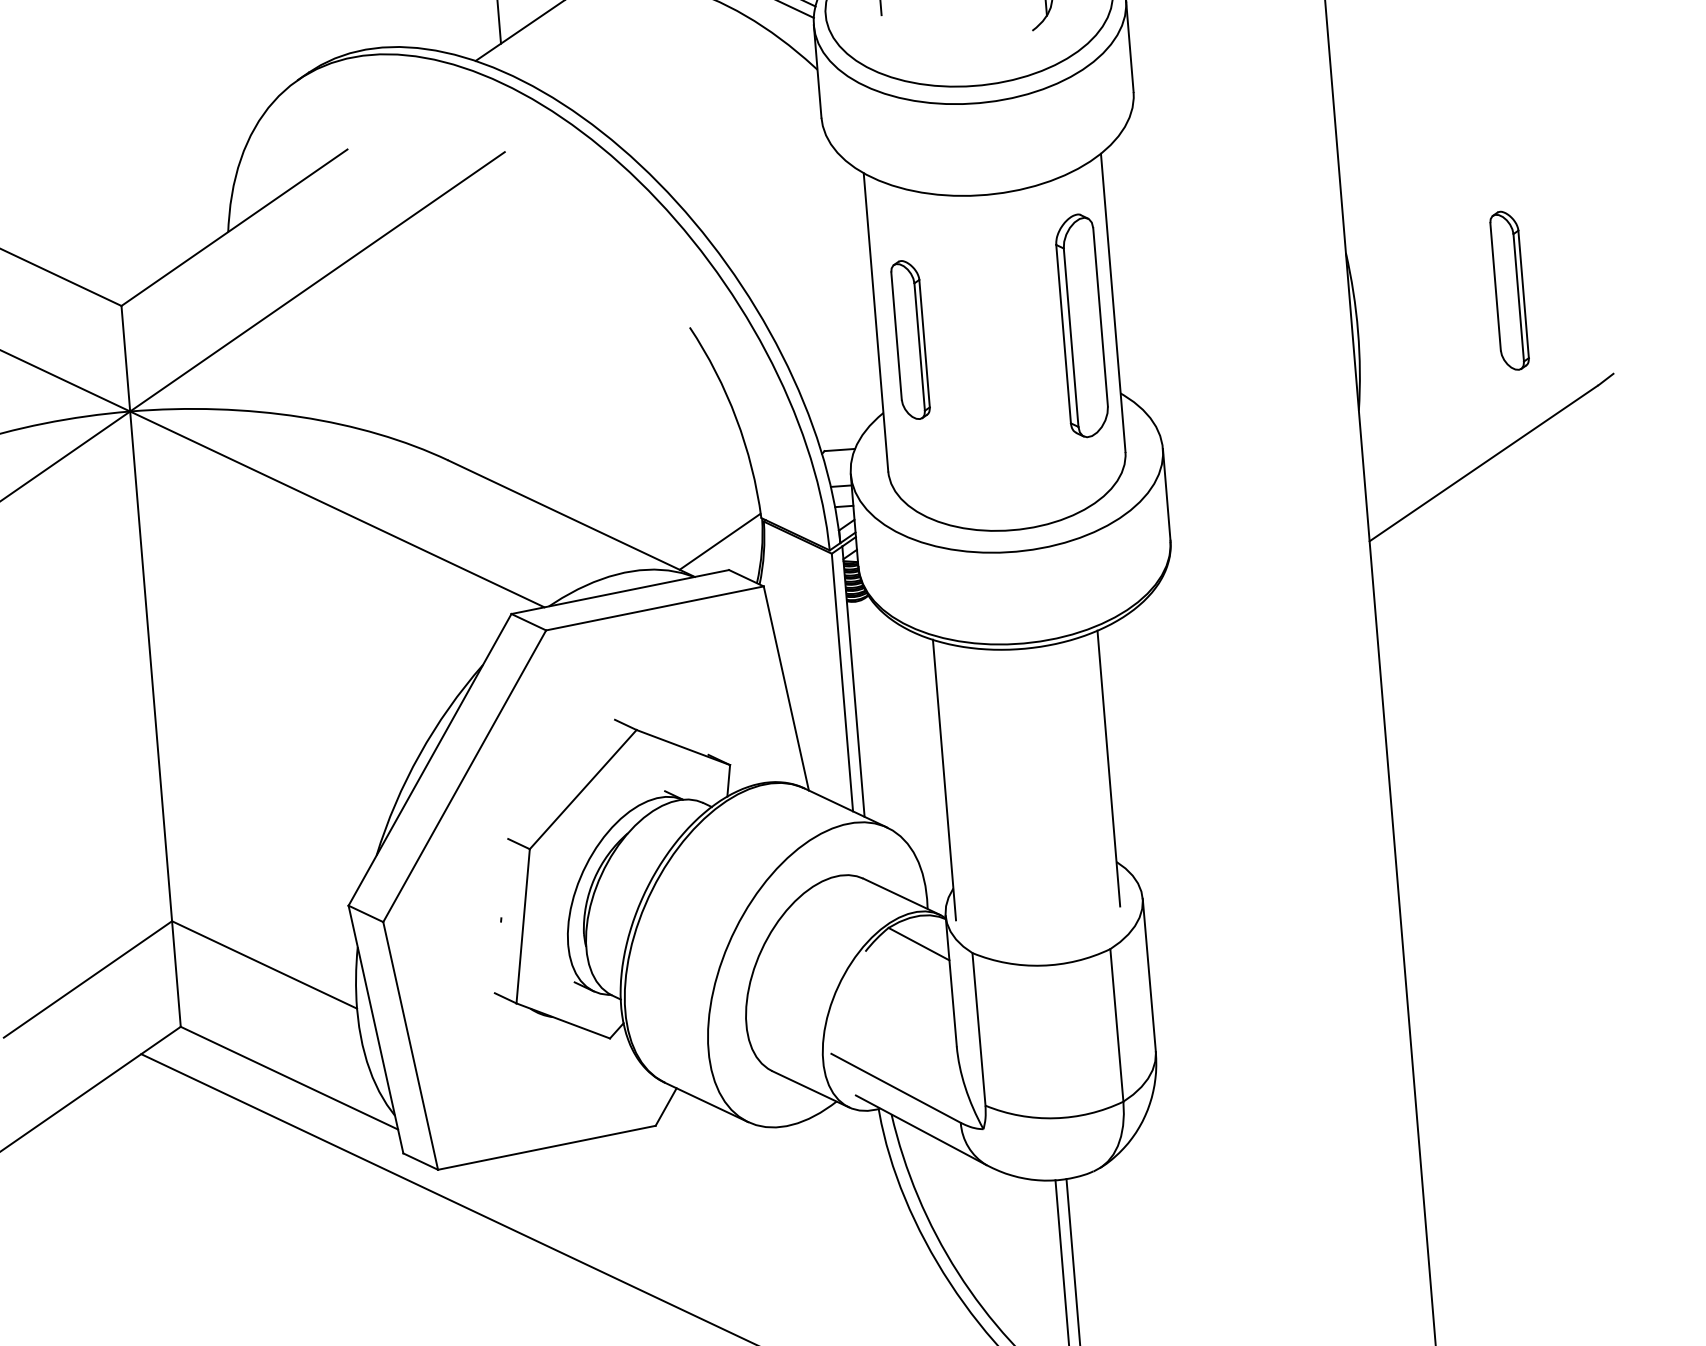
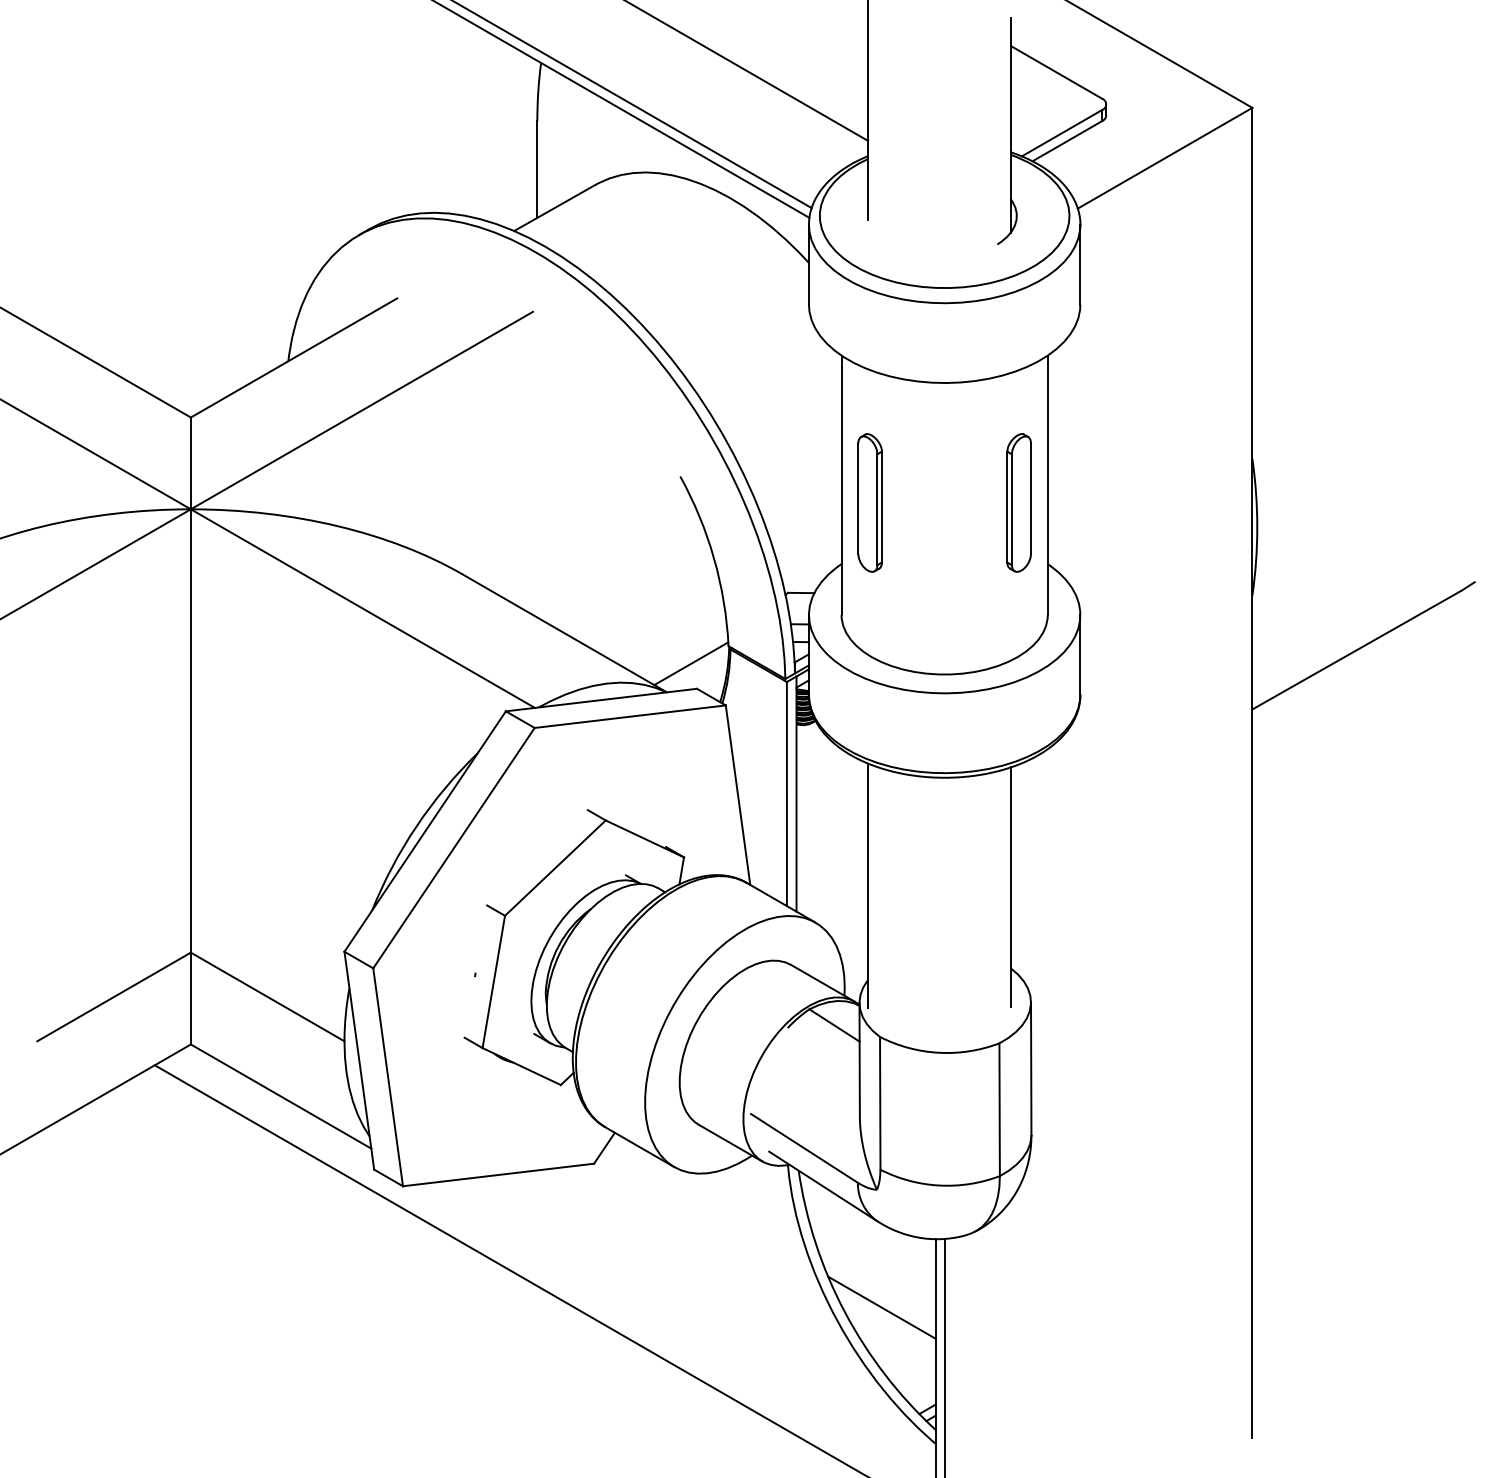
part: (1508, 290) -> (1390, 502), removed
part: (1081, 325) -> (1018, 502), size x0.71
line: (999, 1263) -> (881, 1307), added

